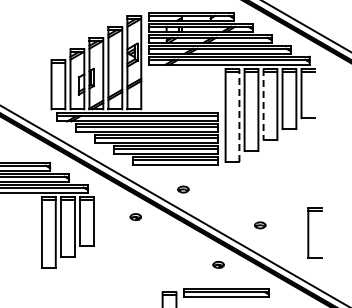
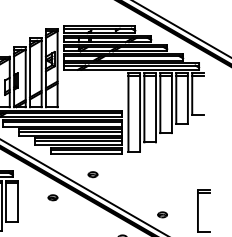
line: (263, 104) -> (160, 103), dashed -> solid
line: (239, 115) -> (140, 112), dashed -> solid
part: (260, 225) -> (162, 214), moved

